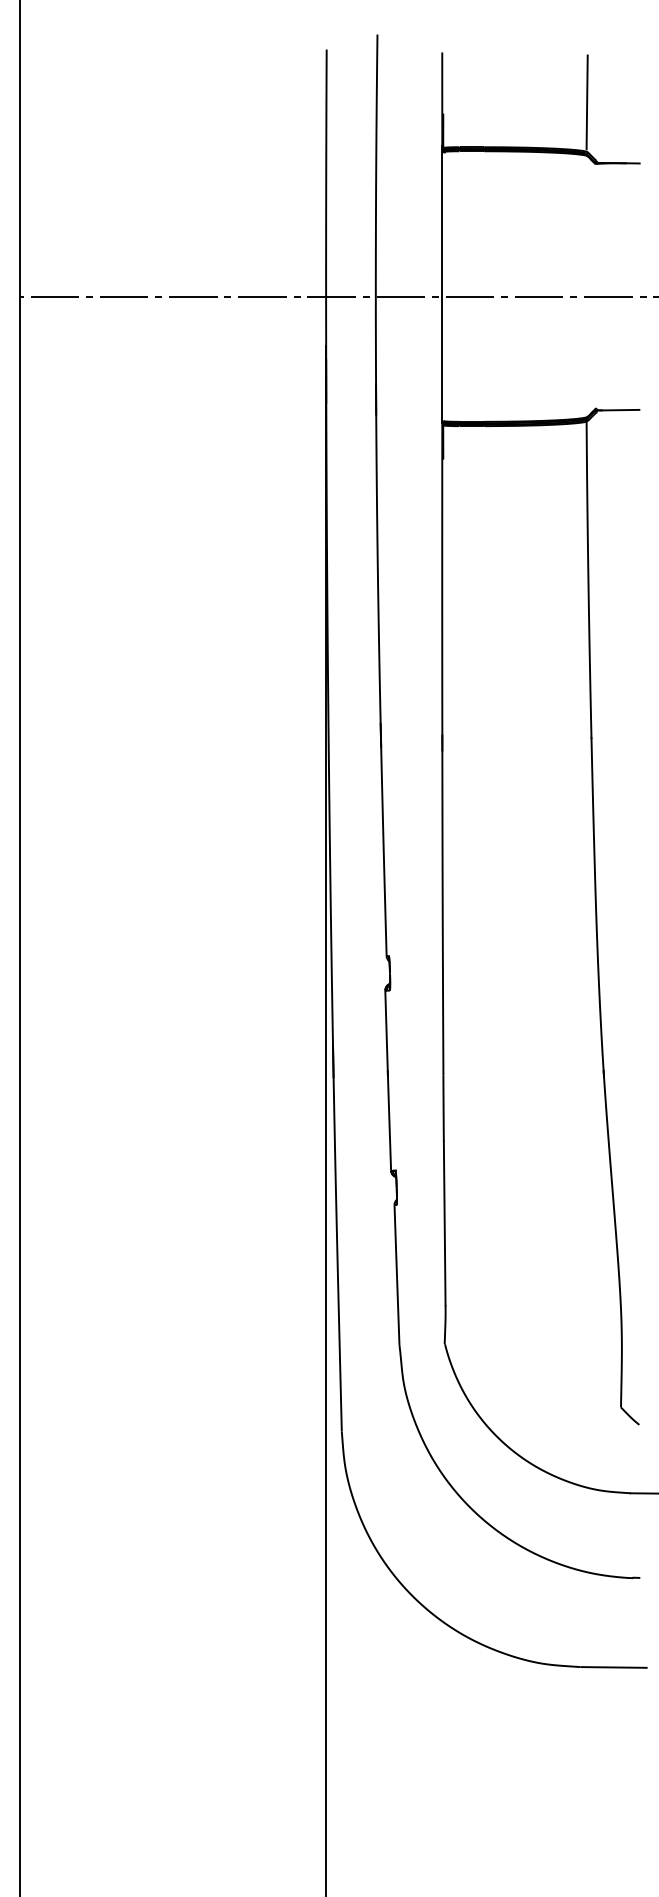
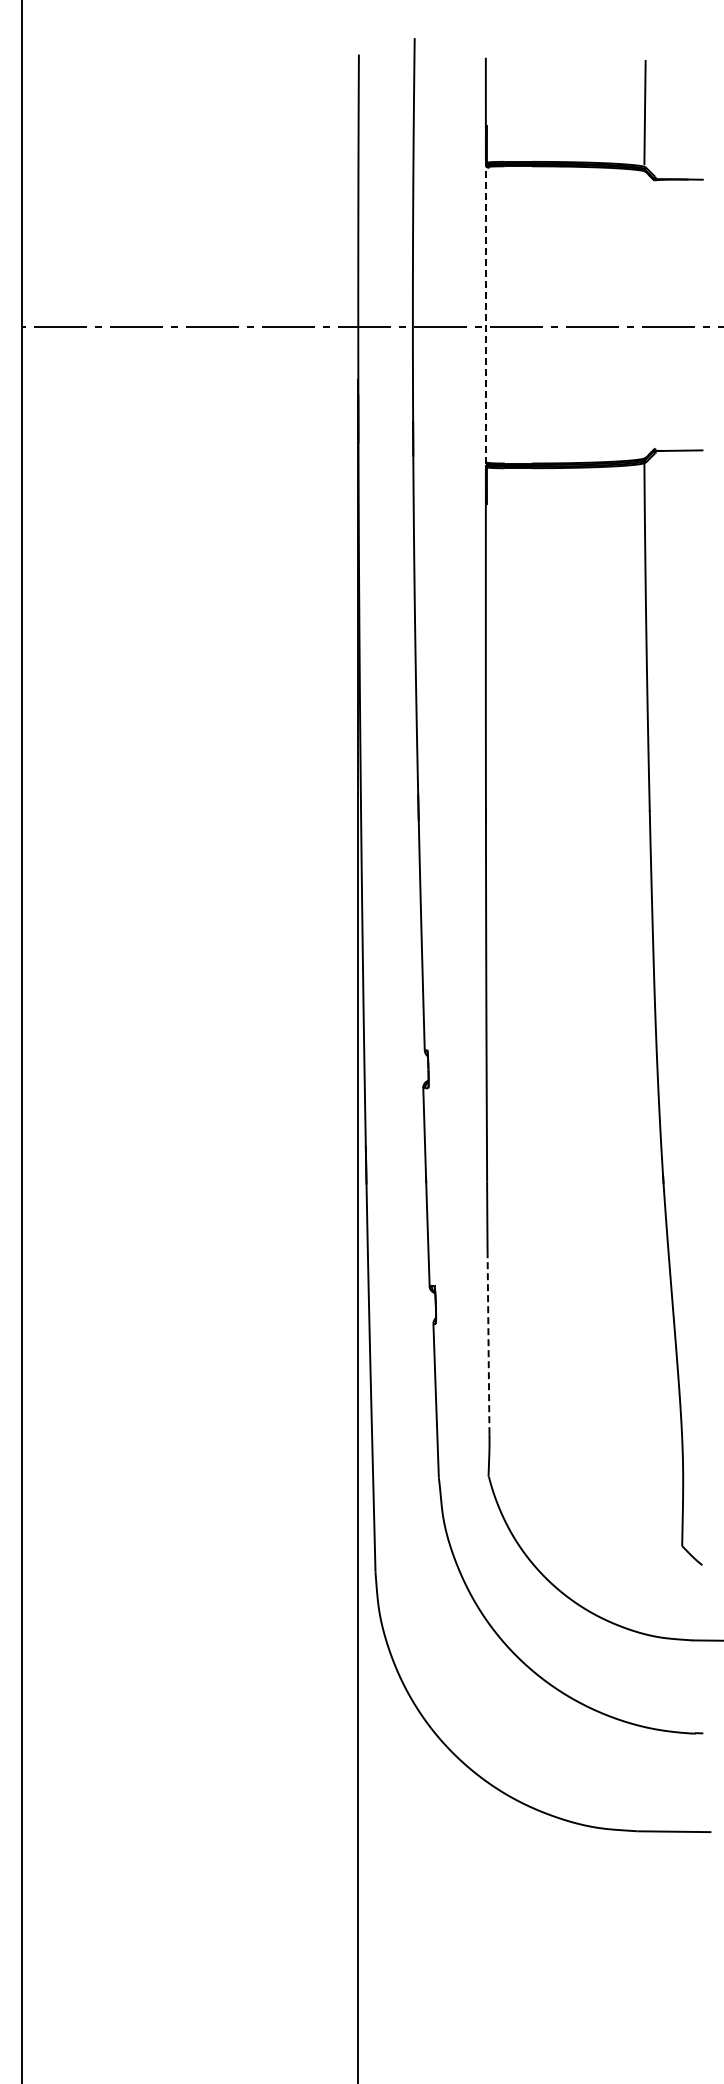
line: (441, 285) -> (485, 313), solid -> dashed
line: (444, 1222) -> (488, 1343), solid -> dashed

